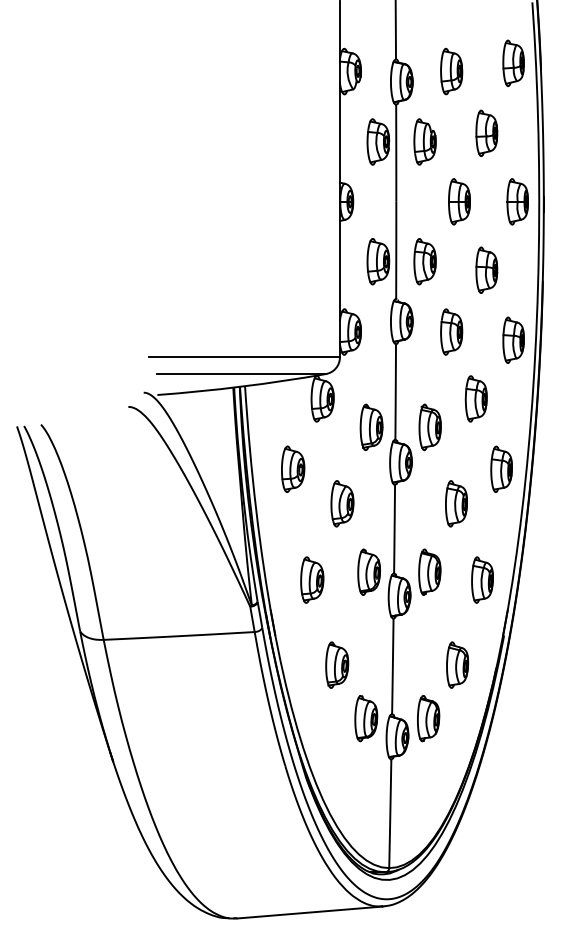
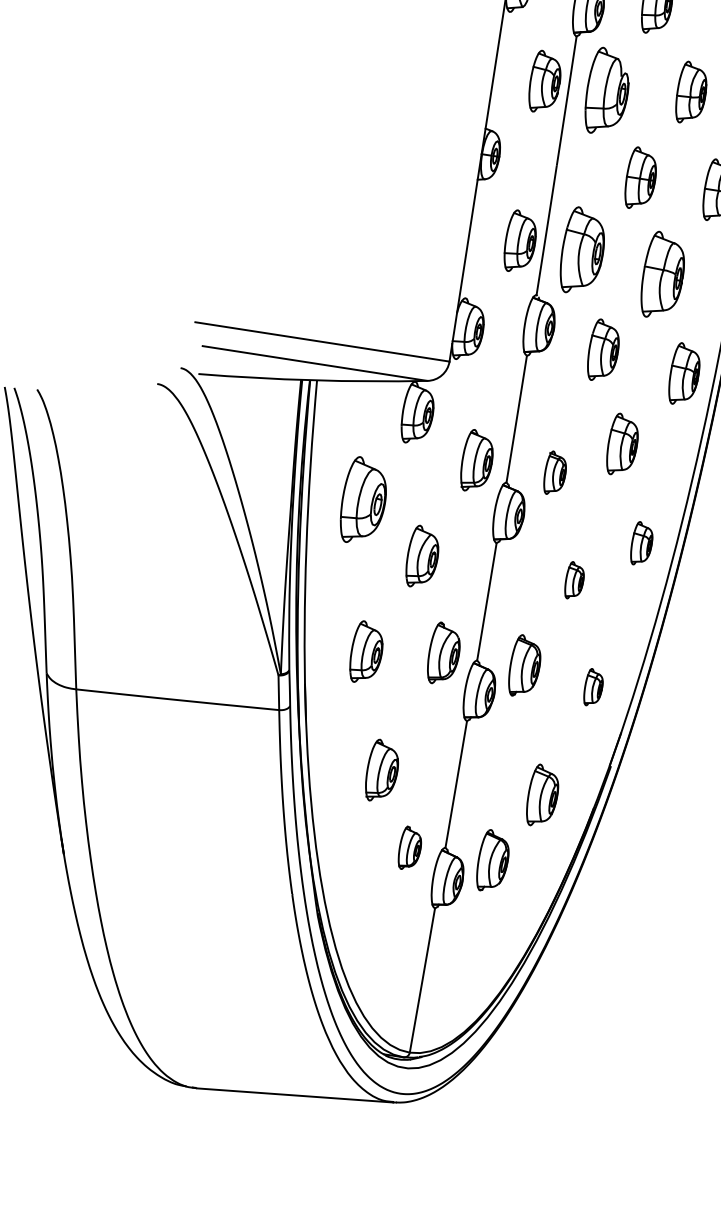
part: (424, 141) -> (606, 91), size x1.4
part: (424, 261) -> (582, 251), size x1.4
part: (486, 269) -> (663, 274), size x1.4
part: (429, 427) -> (554, 473), size x0.7
part: (293, 468) -> (364, 500), size x1.4
part: (501, 468) -> (641, 543), size x0.7
part: (456, 503) -> (574, 580), size x0.6
part: (482, 579) -> (593, 687), size x0.6
part: (366, 718) -> (410, 848), size x0.7

